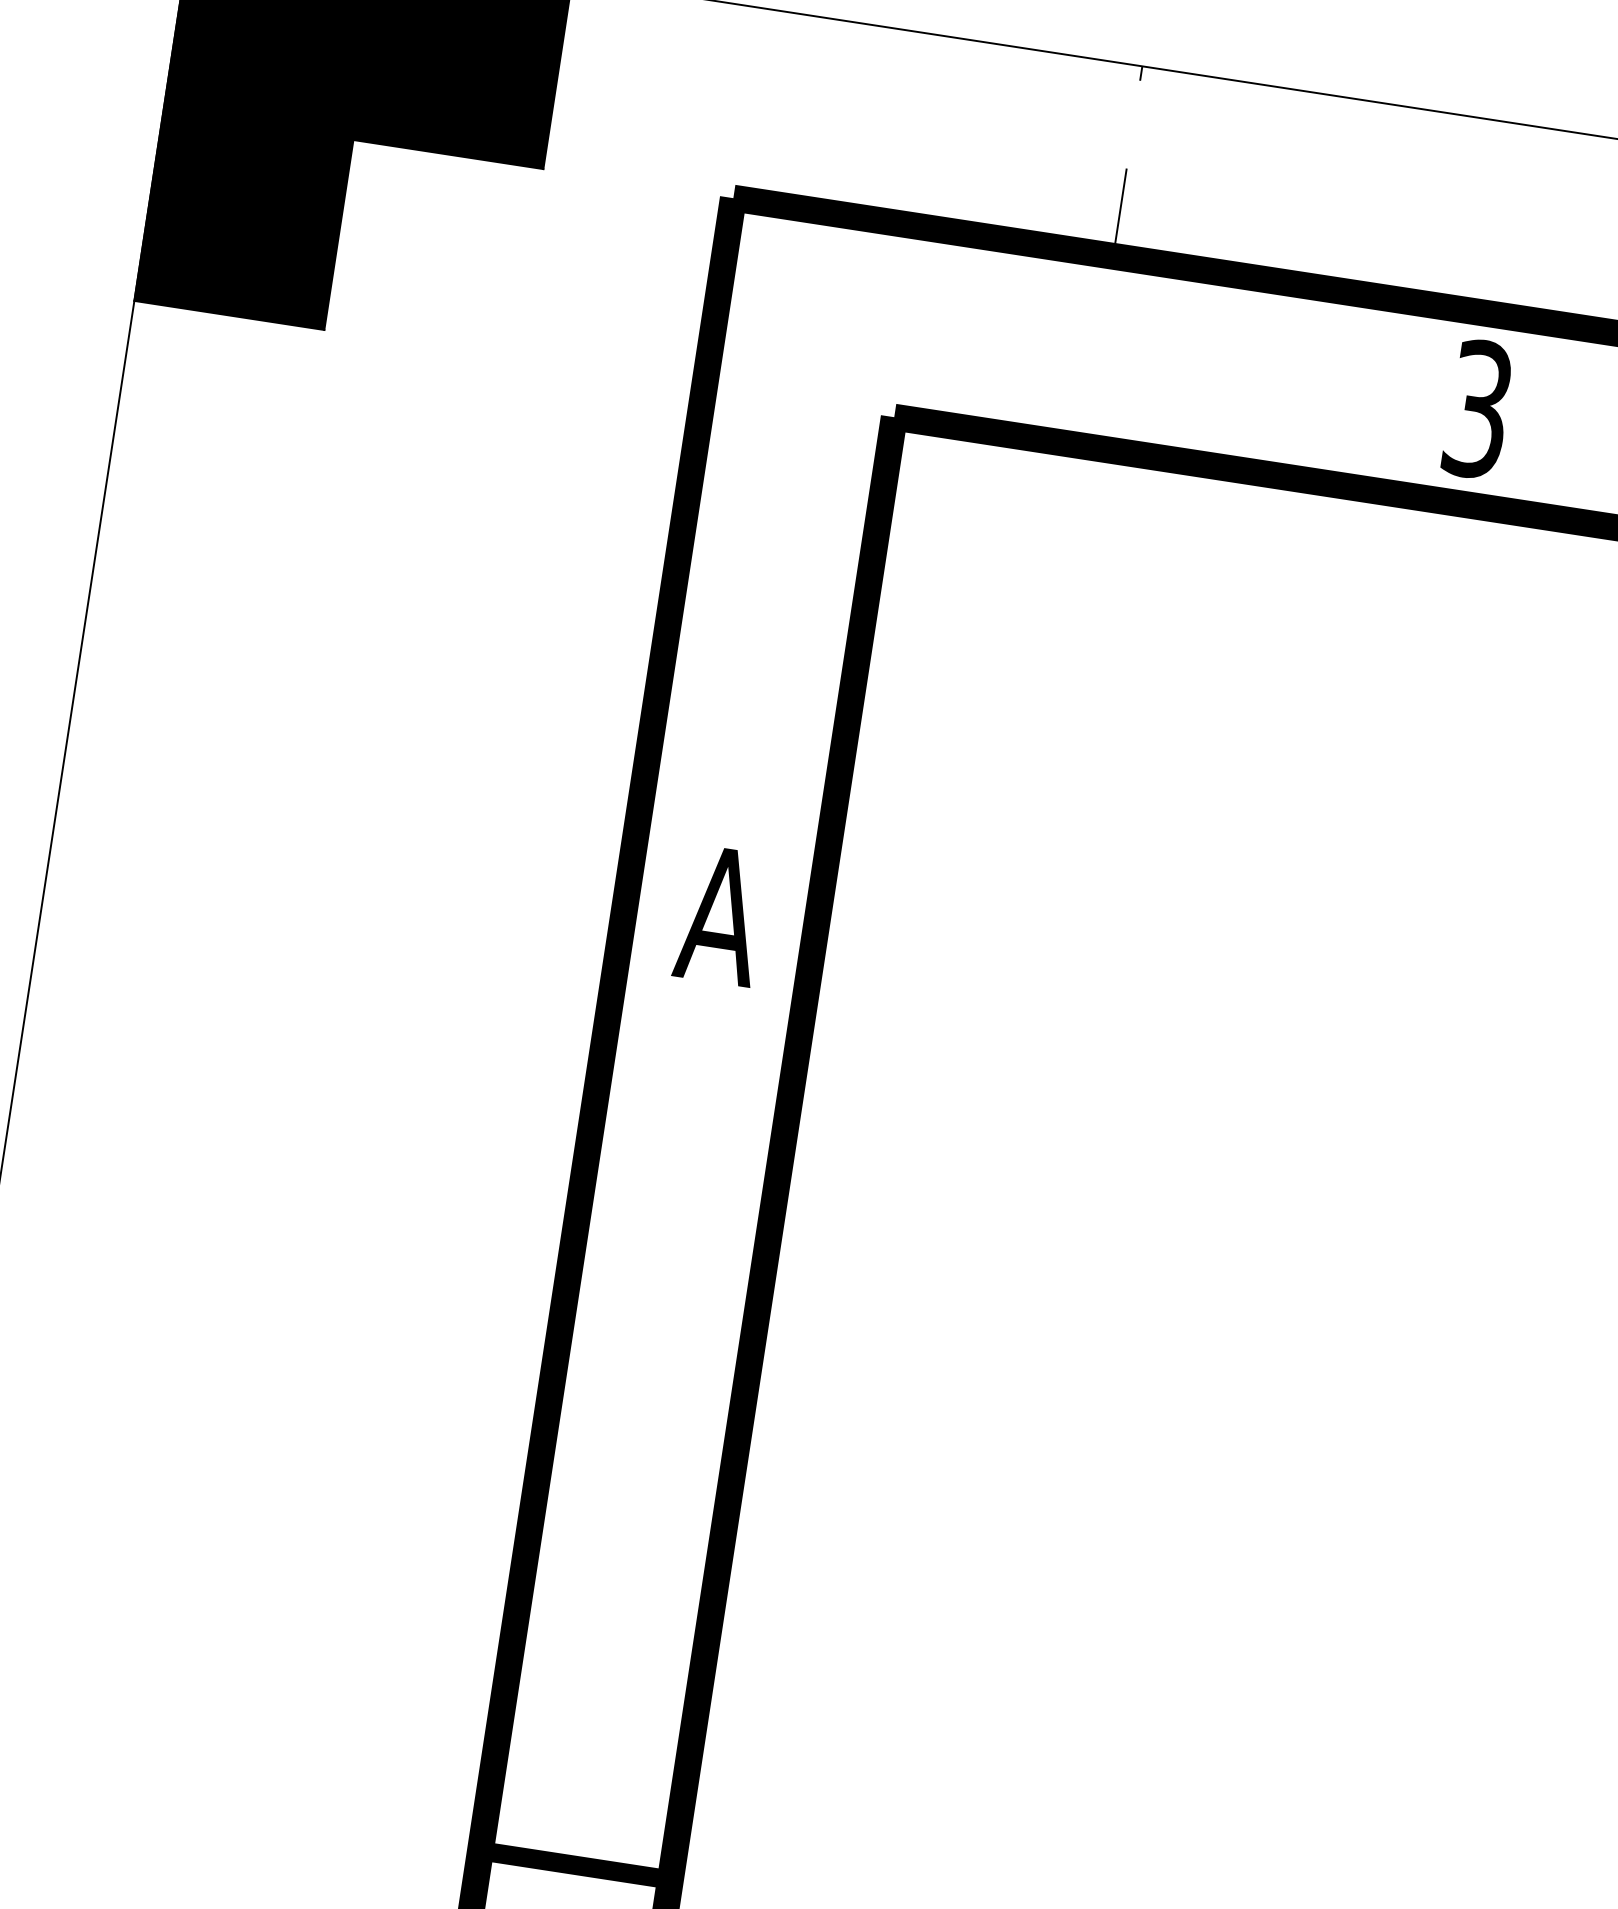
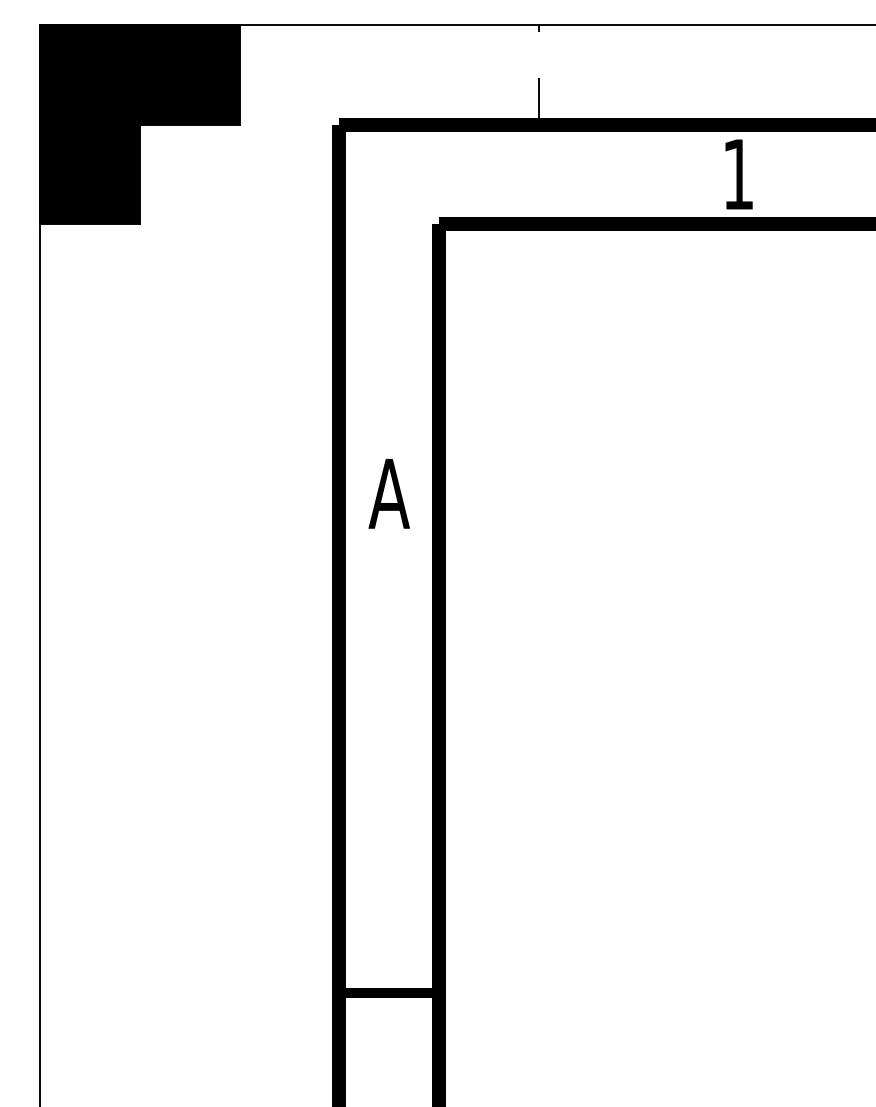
text: (1478, 409) -> (738, 174), 3 -> 1

